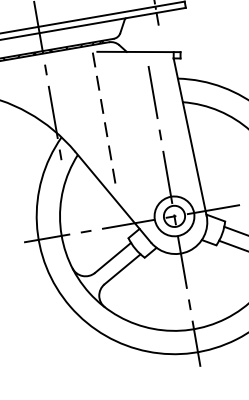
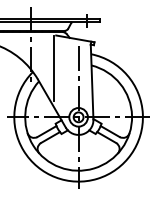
line: (105, 122) -> (54, 68), dashed -> solid

